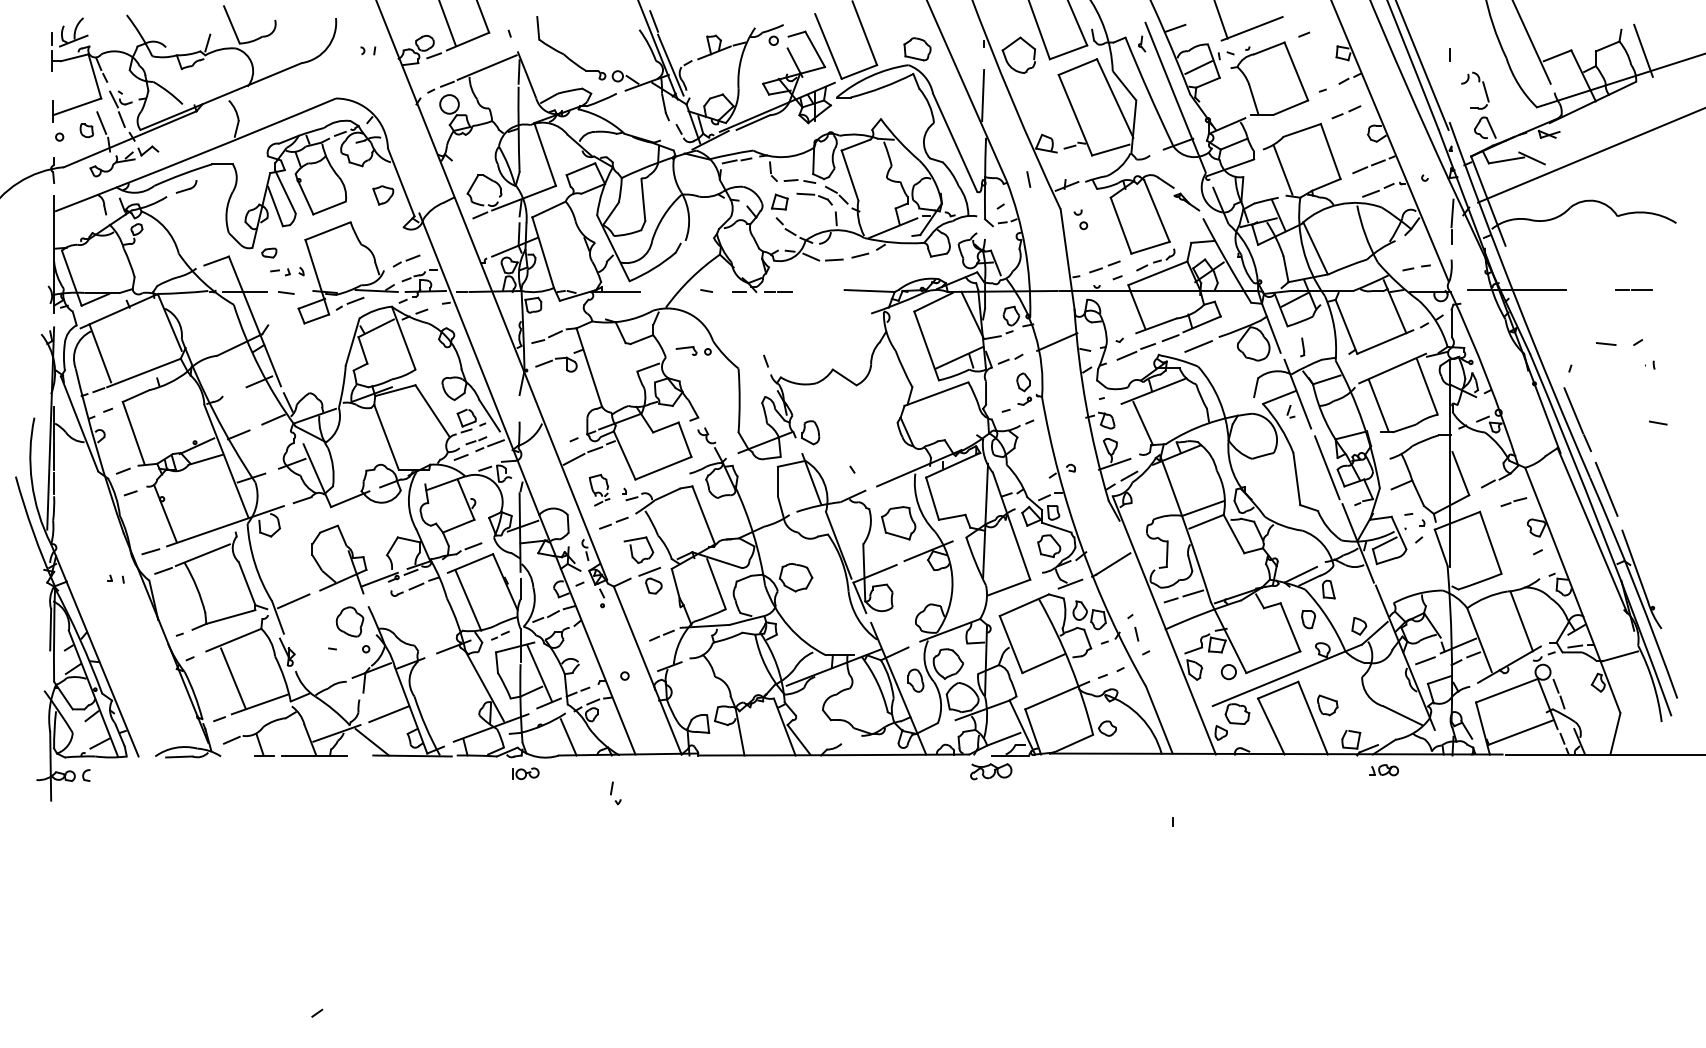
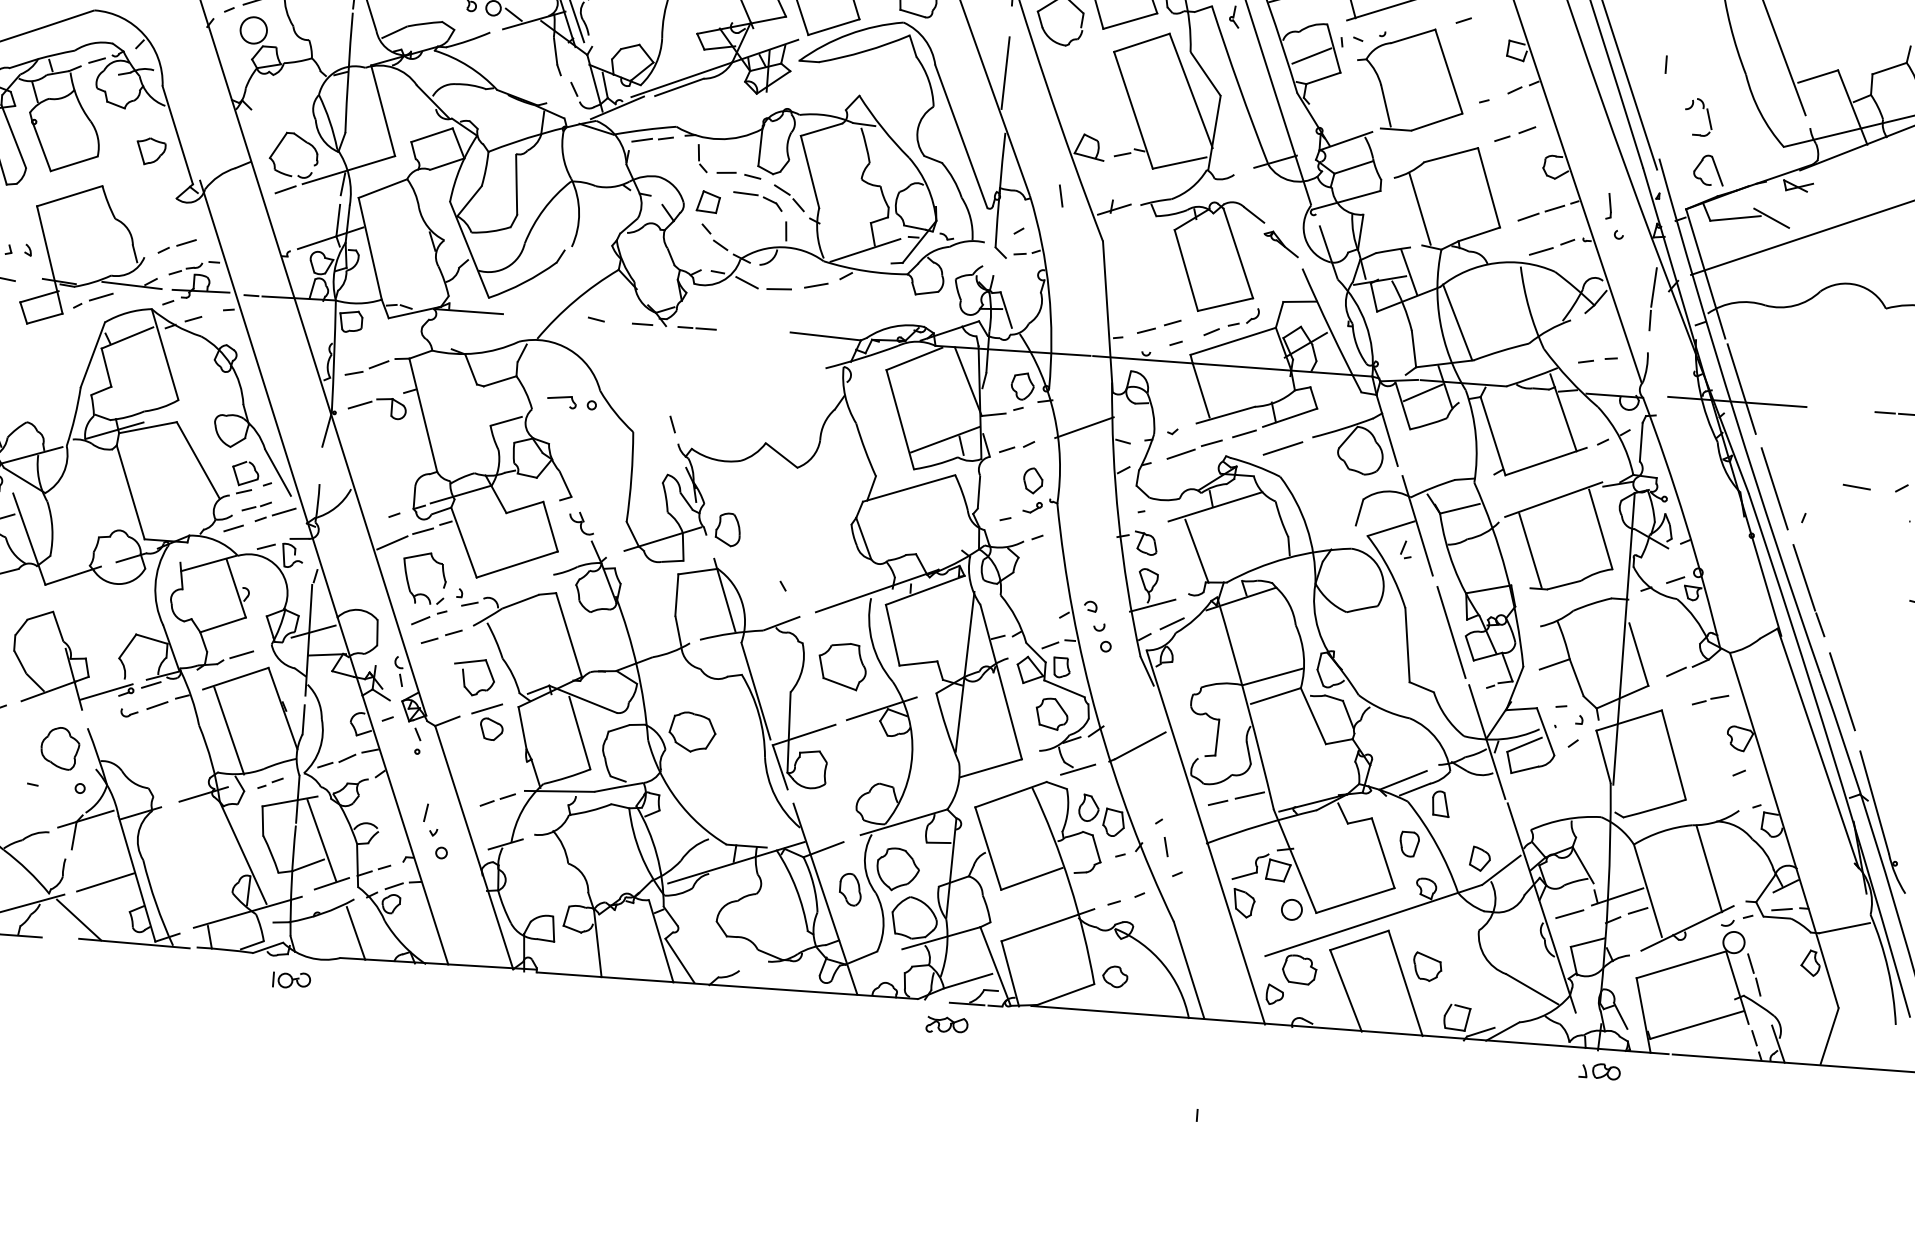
part: (1475, 90) -> (1699, 116), size x0.71
part: (1080, 219) -> (1101, 637), moved
line: (1519, 280) -> (1741, 388), added
part: (1302, 347) -> (1609, 206), moved
line: (1547, 349) -> (1773, 488), added
part: (599, 489) -> (425, 587), size x1.67
part: (1383, 770) -> (1599, 1071), moved
part: (990, 771) -> (946, 1025), size x0.71
part: (615, 793) -> (430, 820), moved

